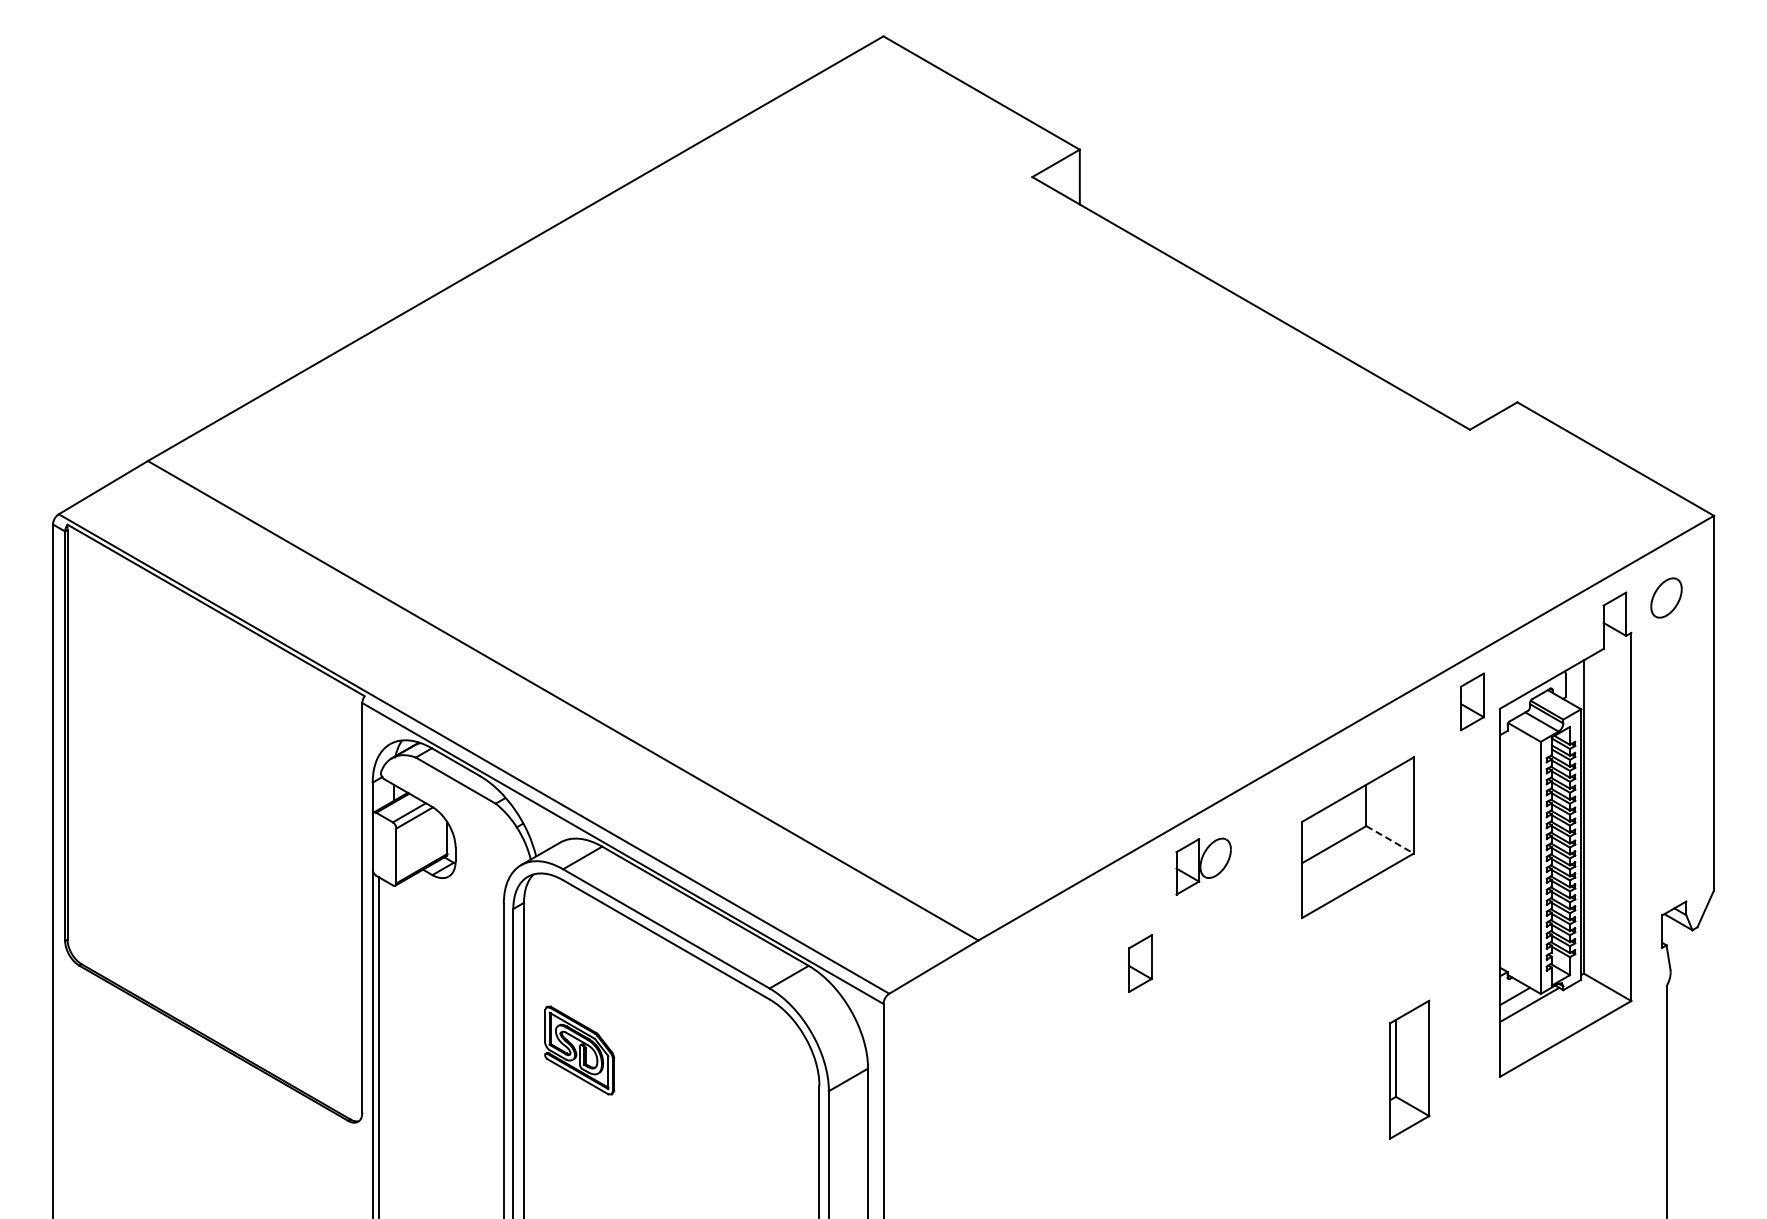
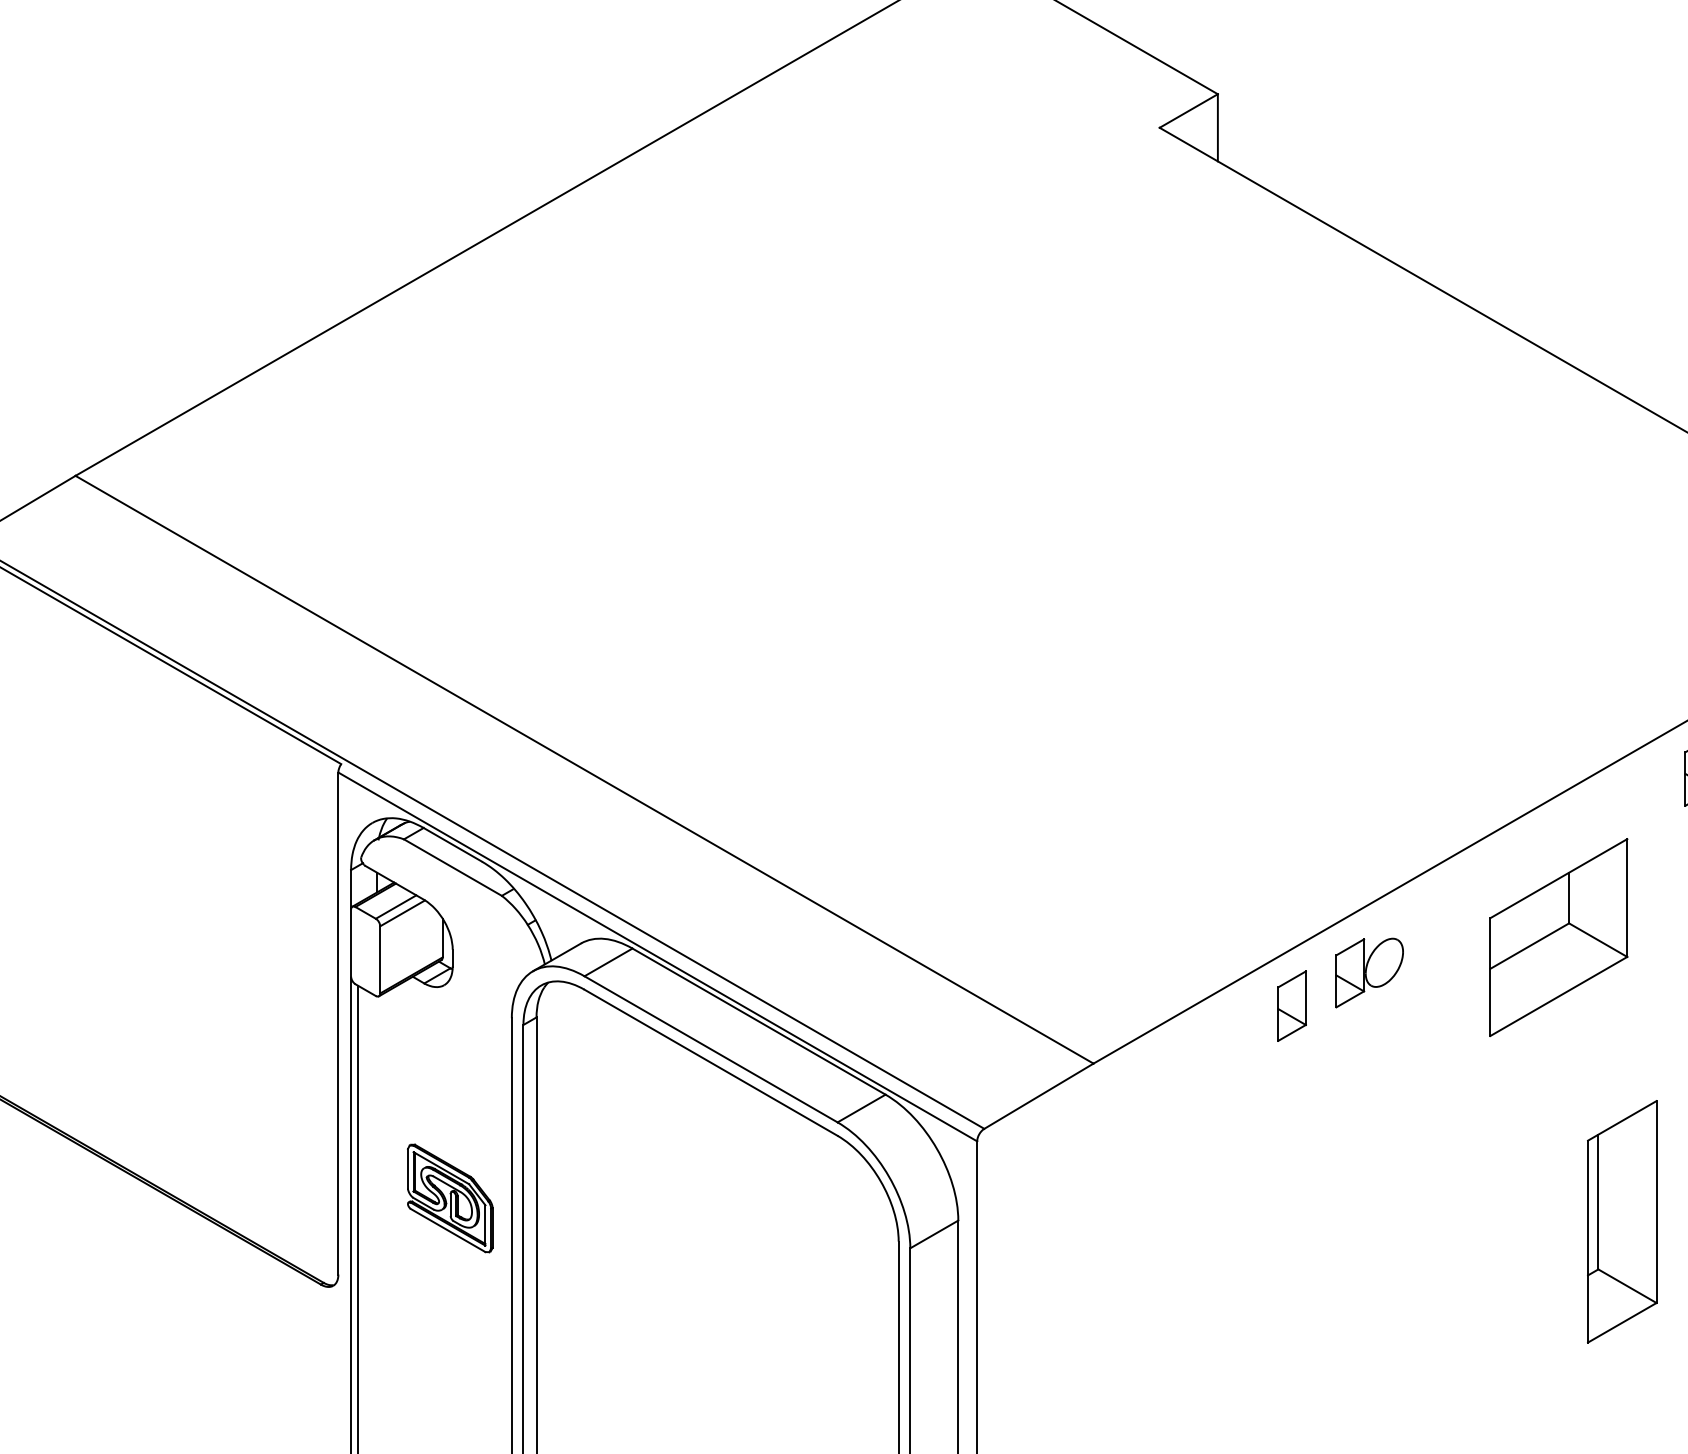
line: (1390, 840) -> (1598, 941), dashed -> solid
part: (1140, 963) -> (1292, 1005), moved
part: (579, 1050) -> (450, 1198), moved
part: (1409, 1069) -> (1621, 1221), size x1.43

